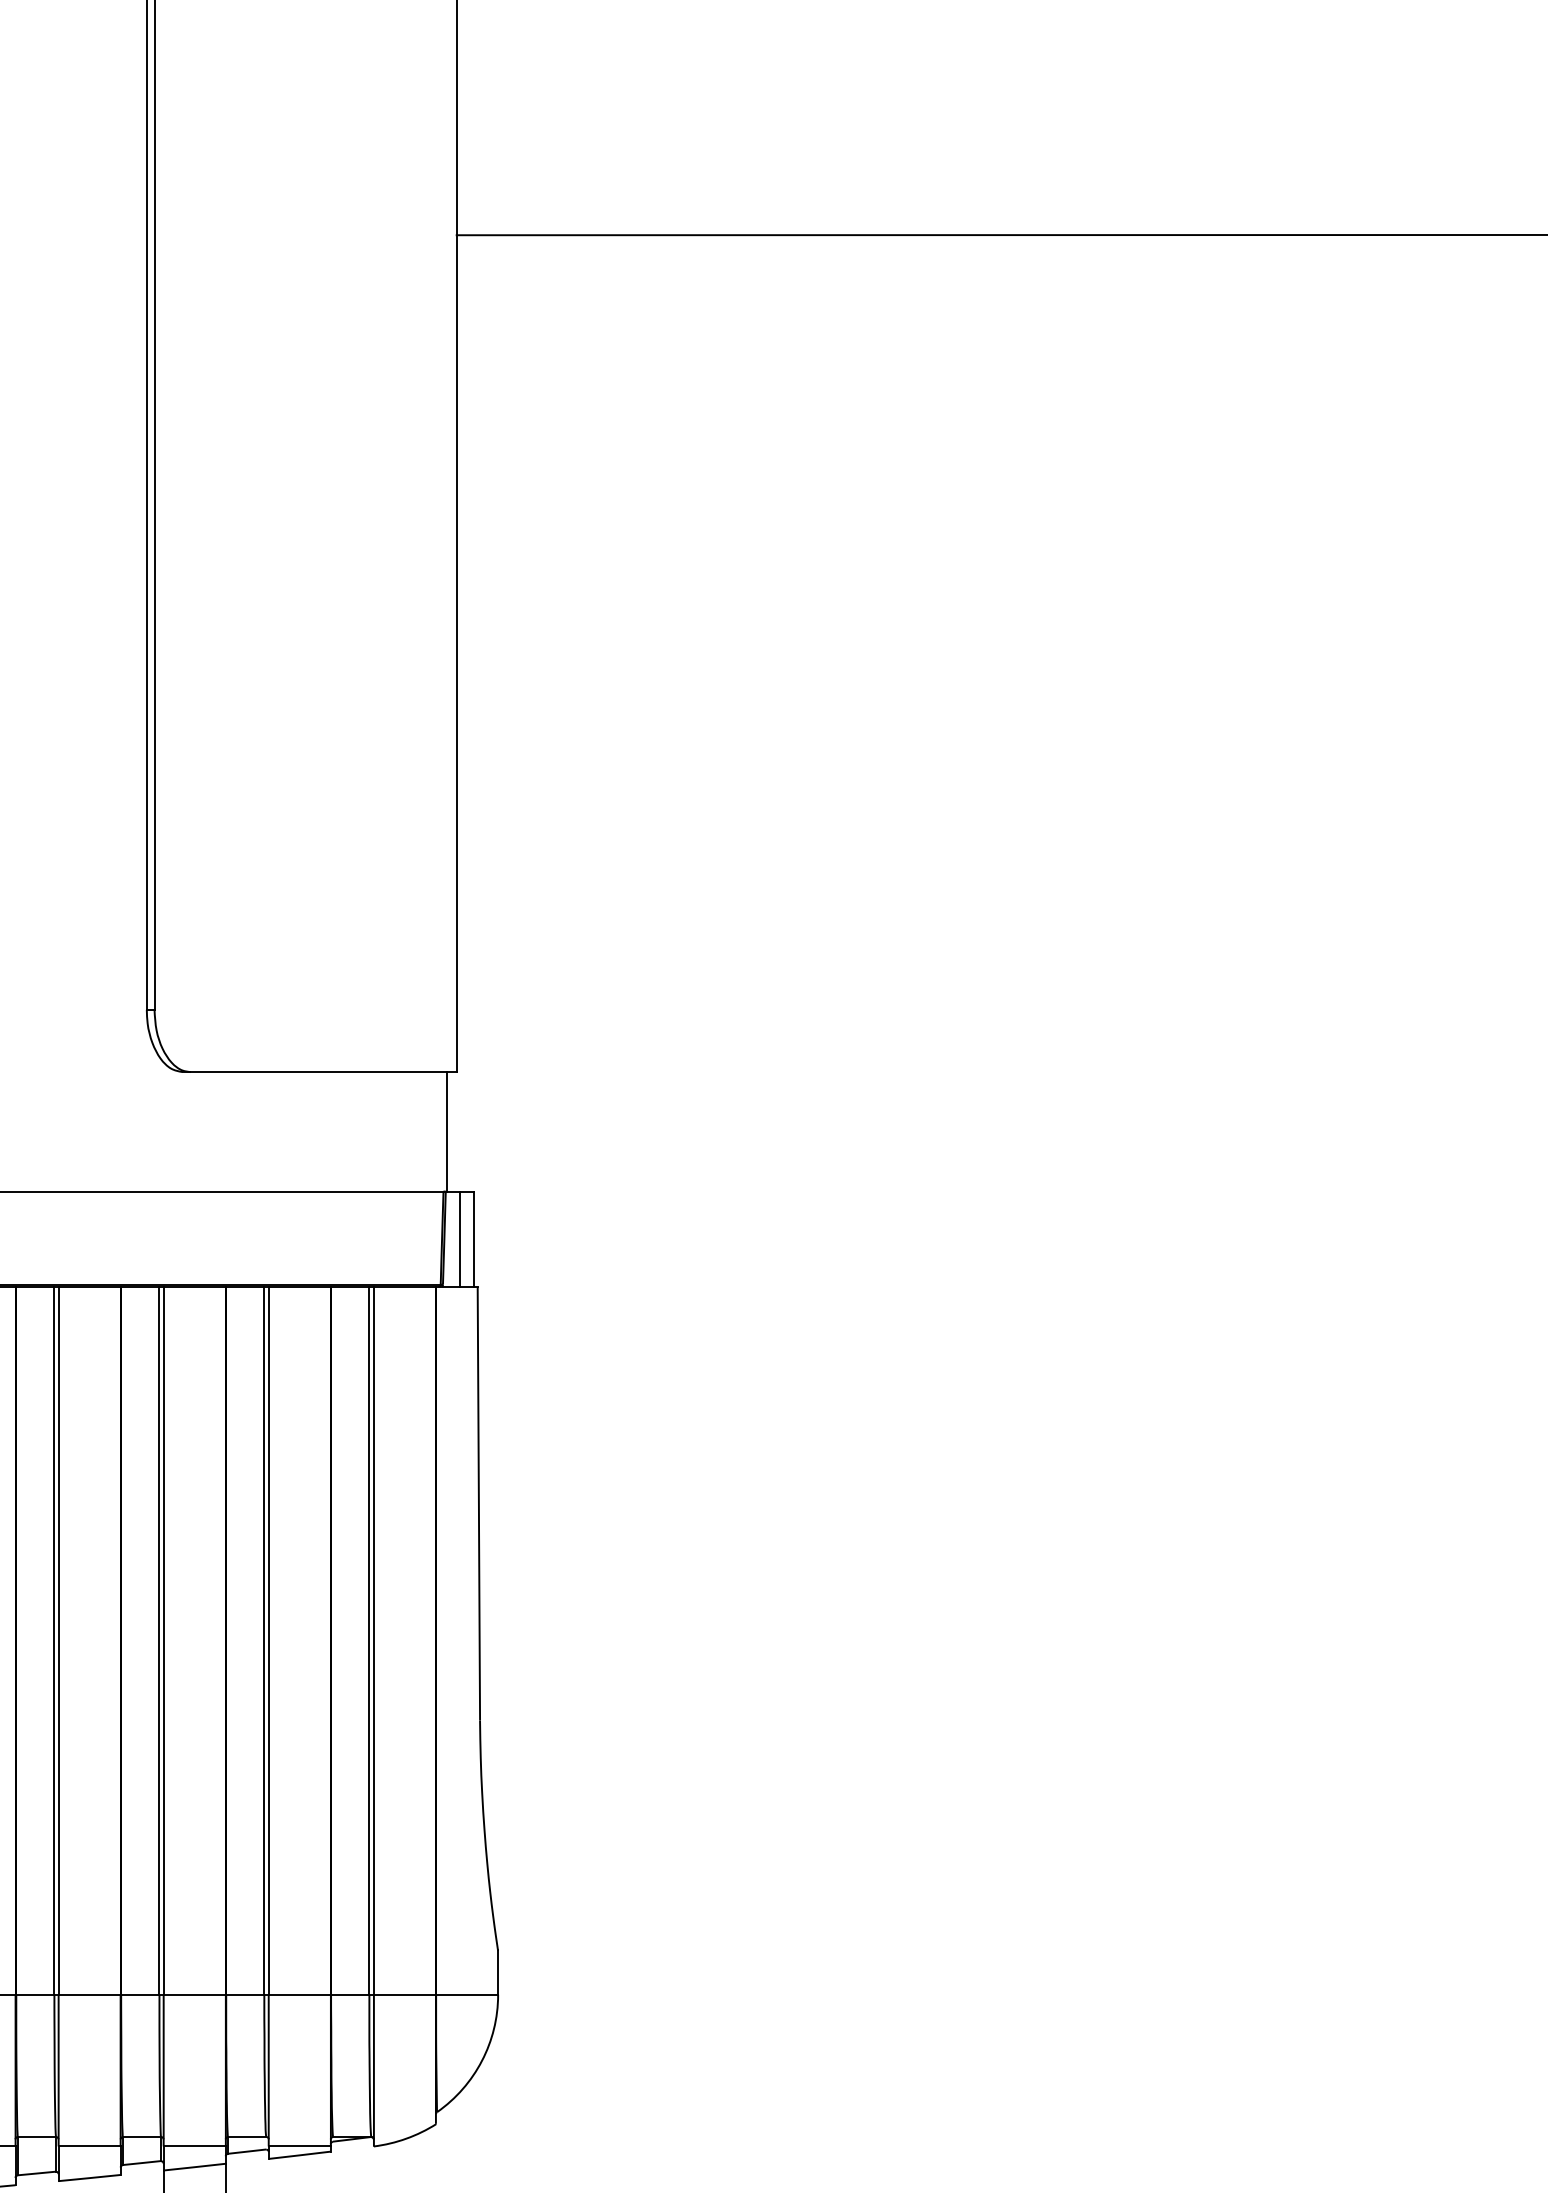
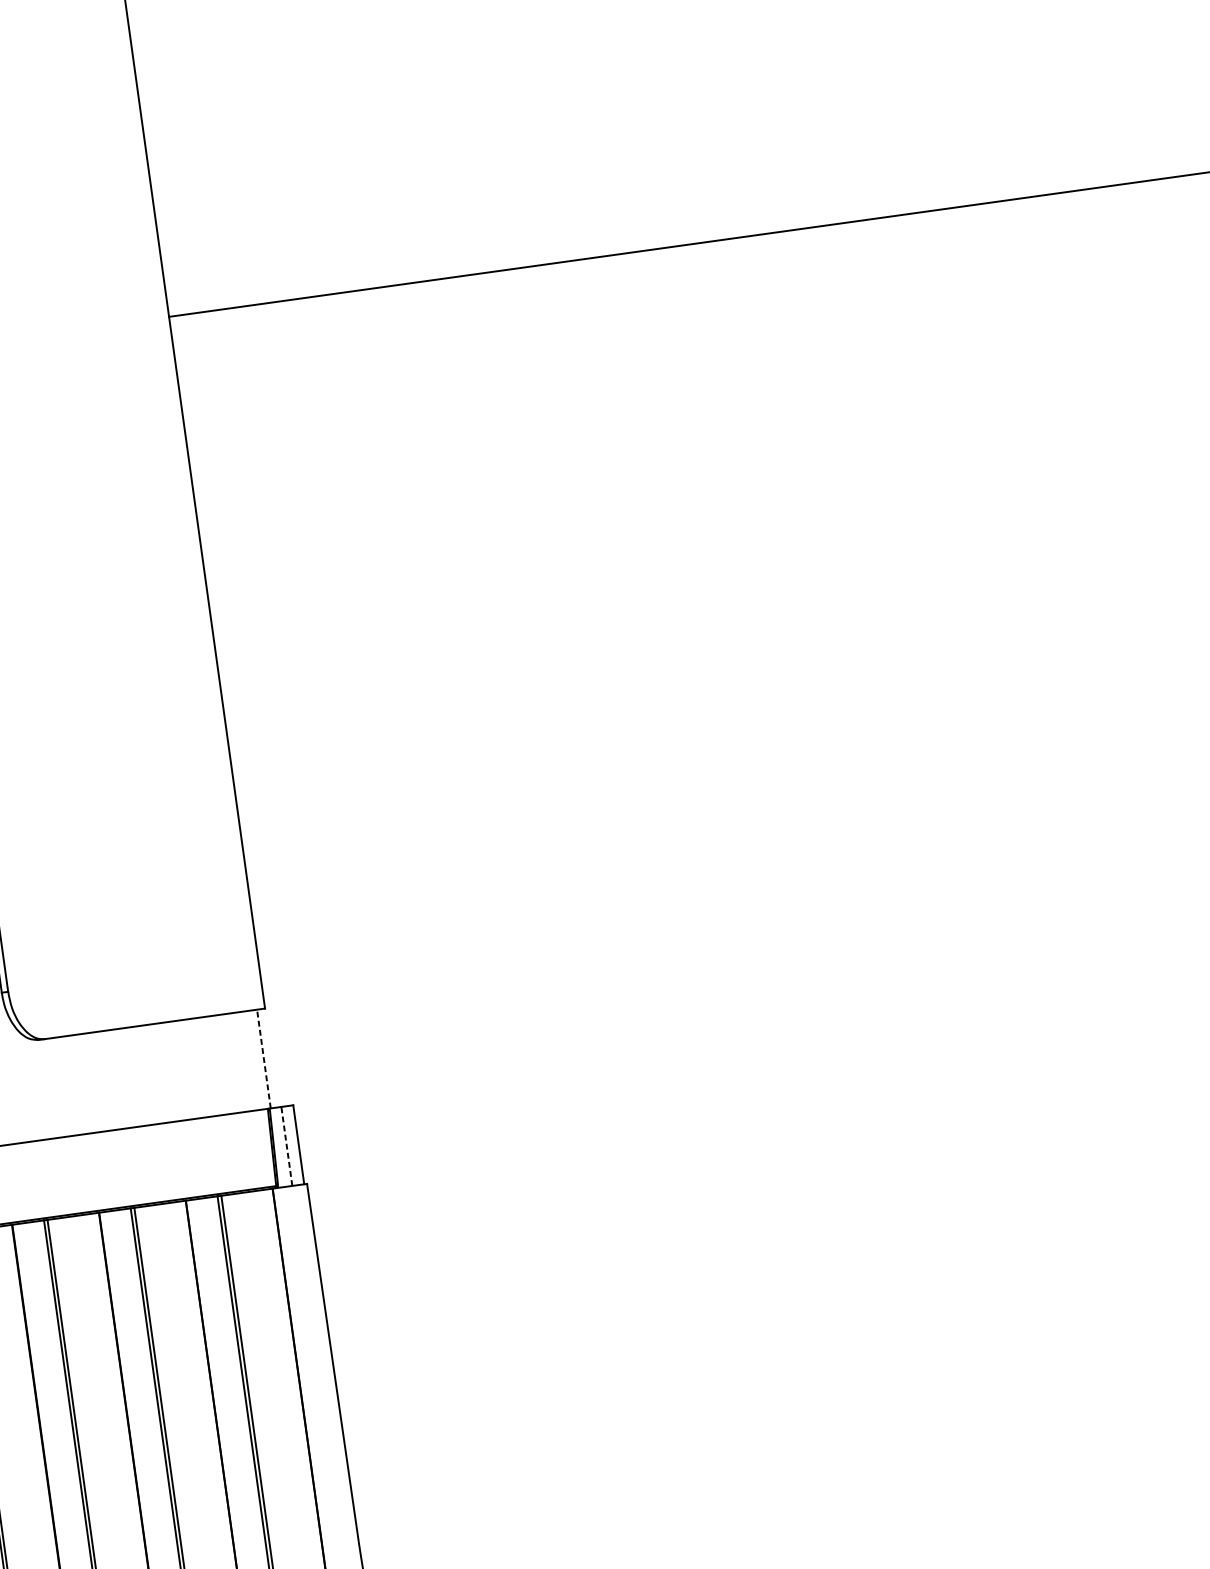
line: (447, 1131) -> (264, 1058), solid -> dashed
line: (459, 1239) -> (286, 1146), solid -> dashed

